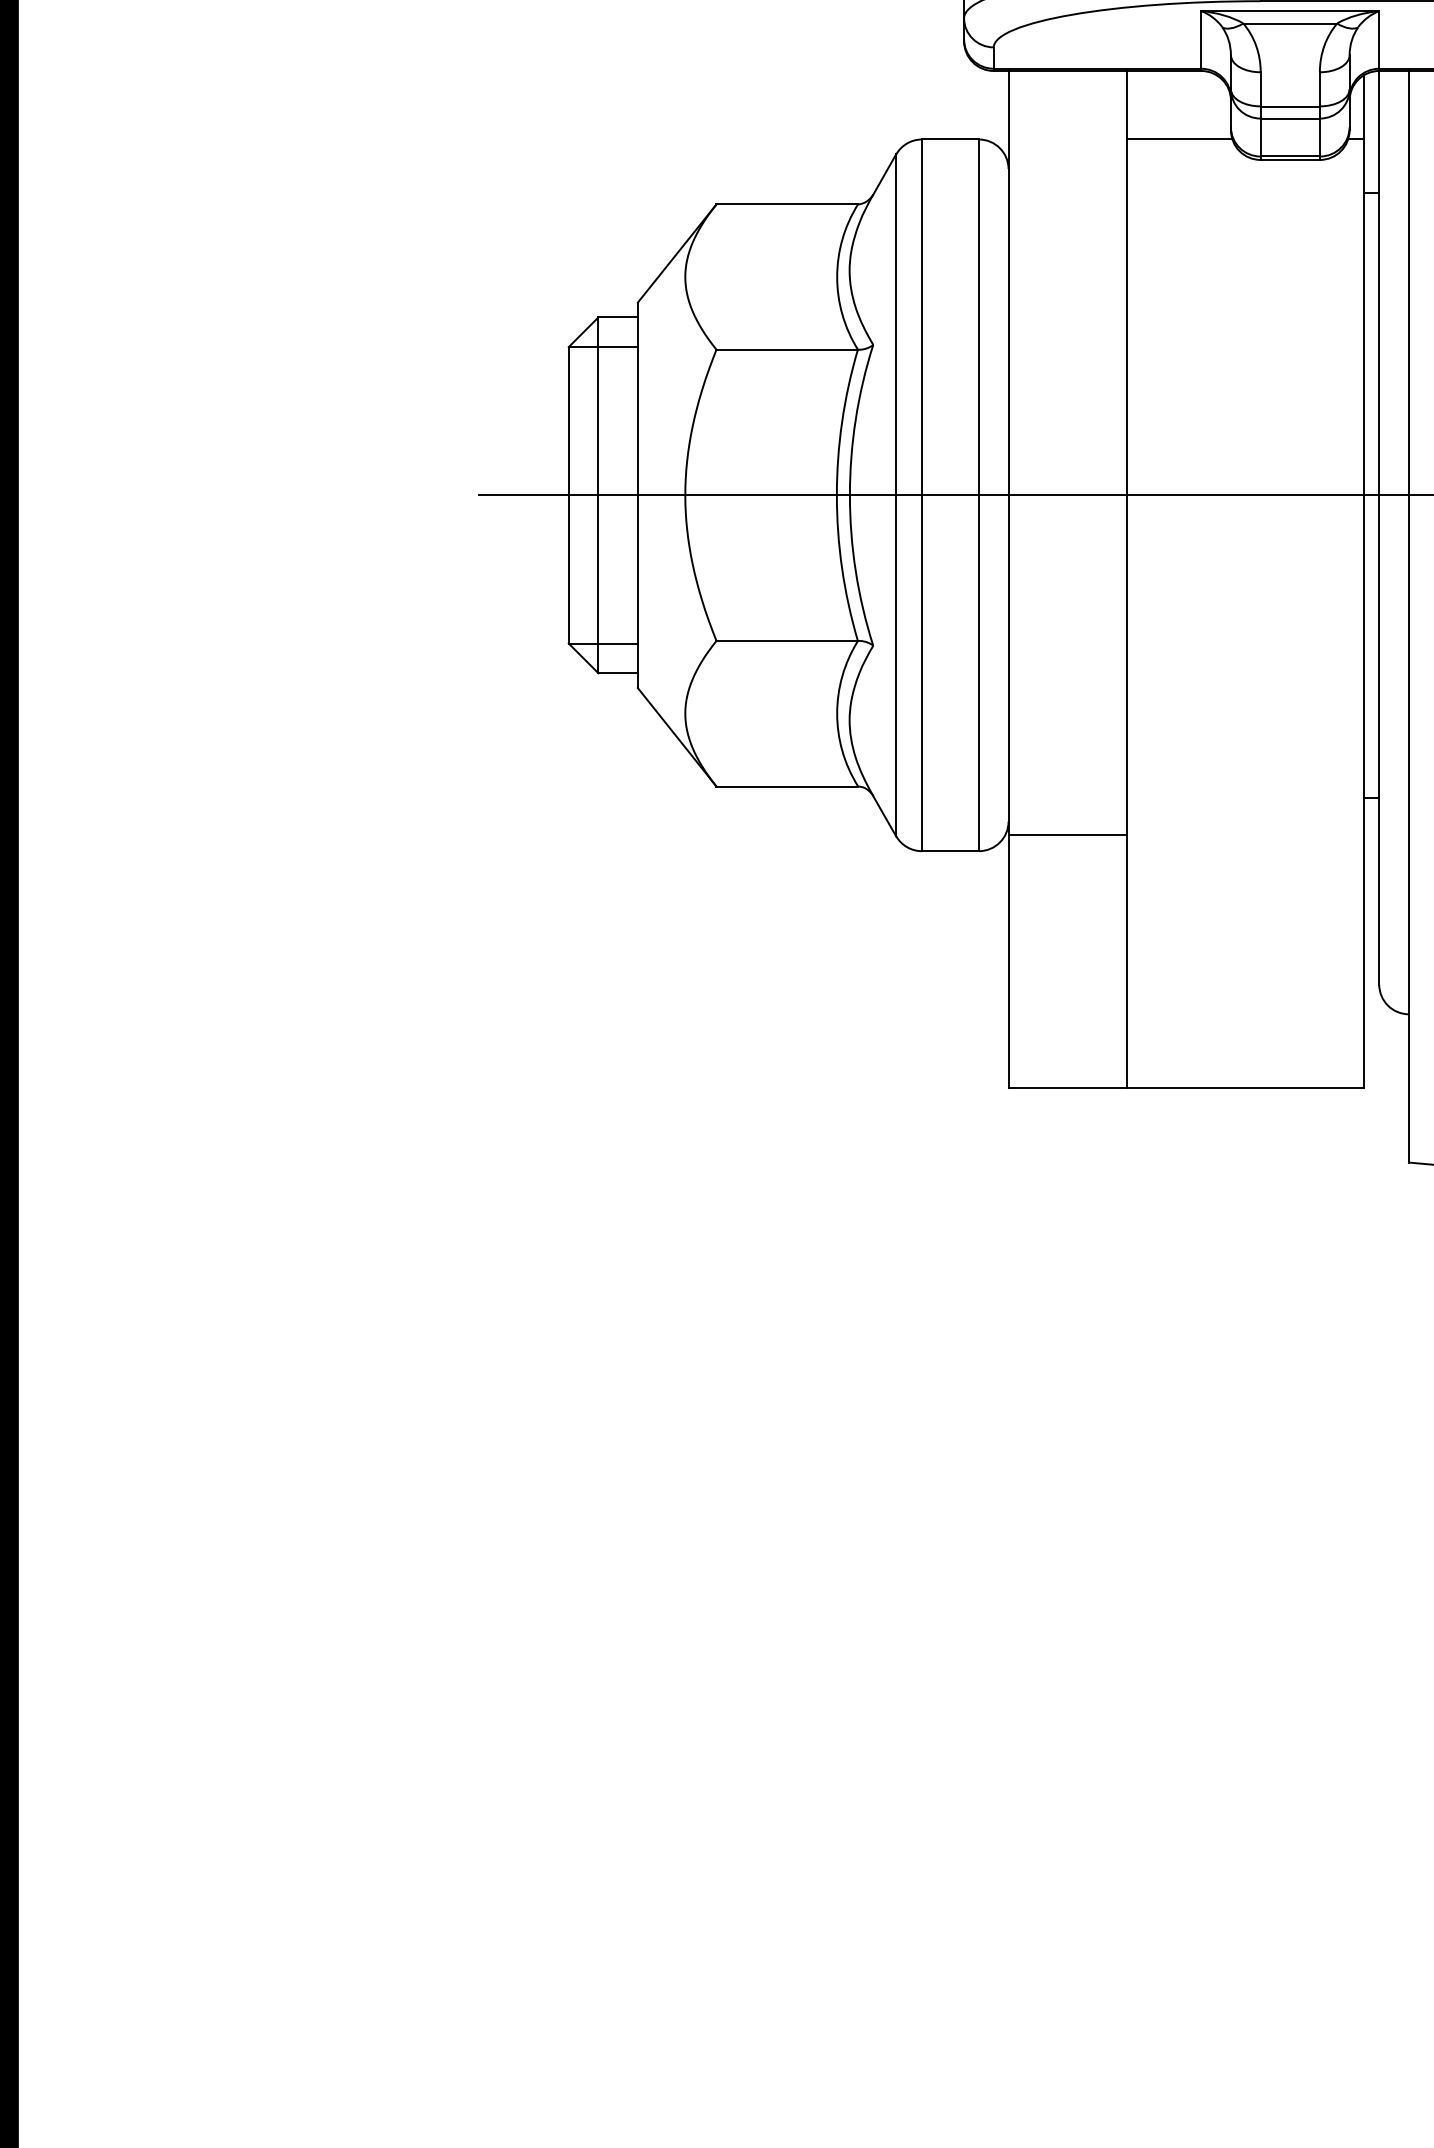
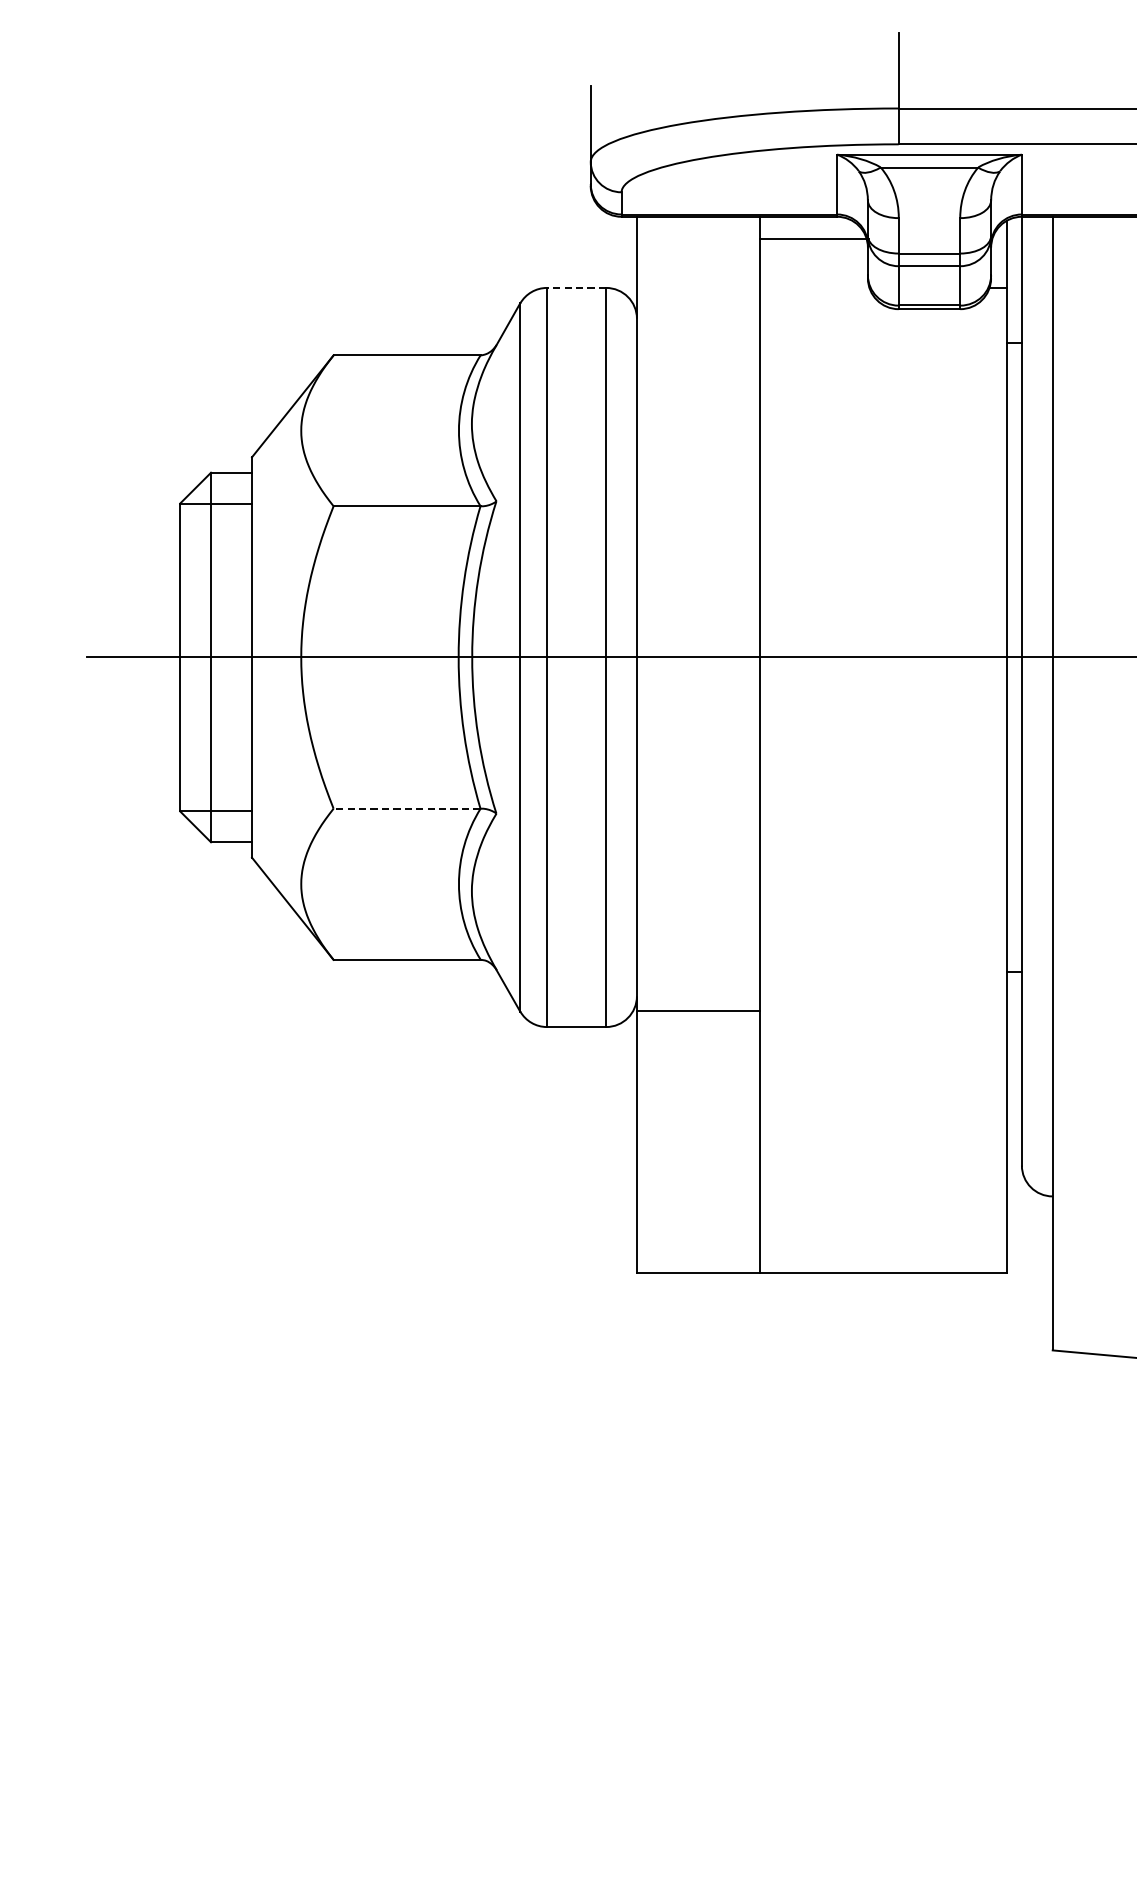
line: (949, 139) -> (575, 287), solid -> dashed
line: (1179, 139) -> (814, 239), moved
line: (787, 640) -> (407, 808), solid -> dashed

